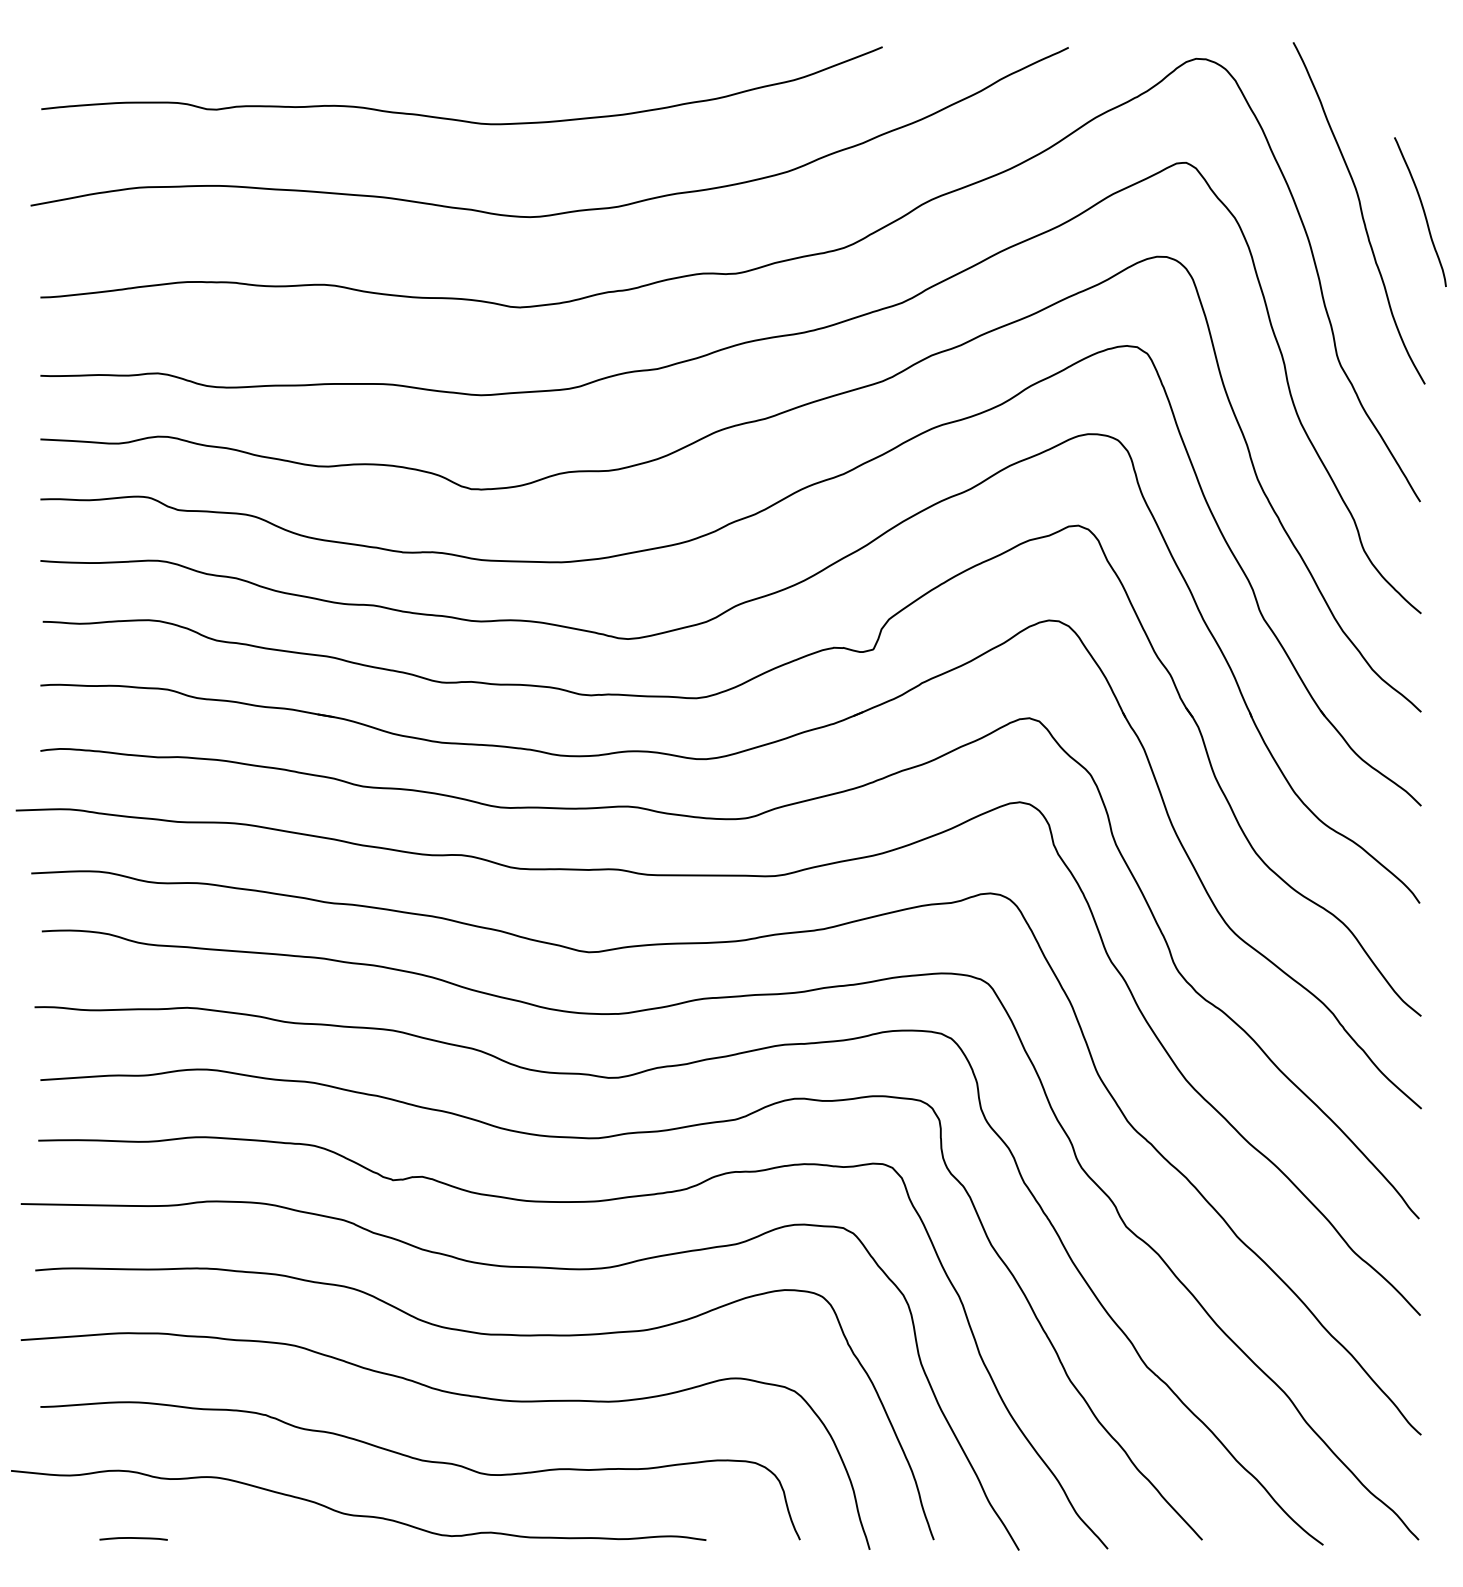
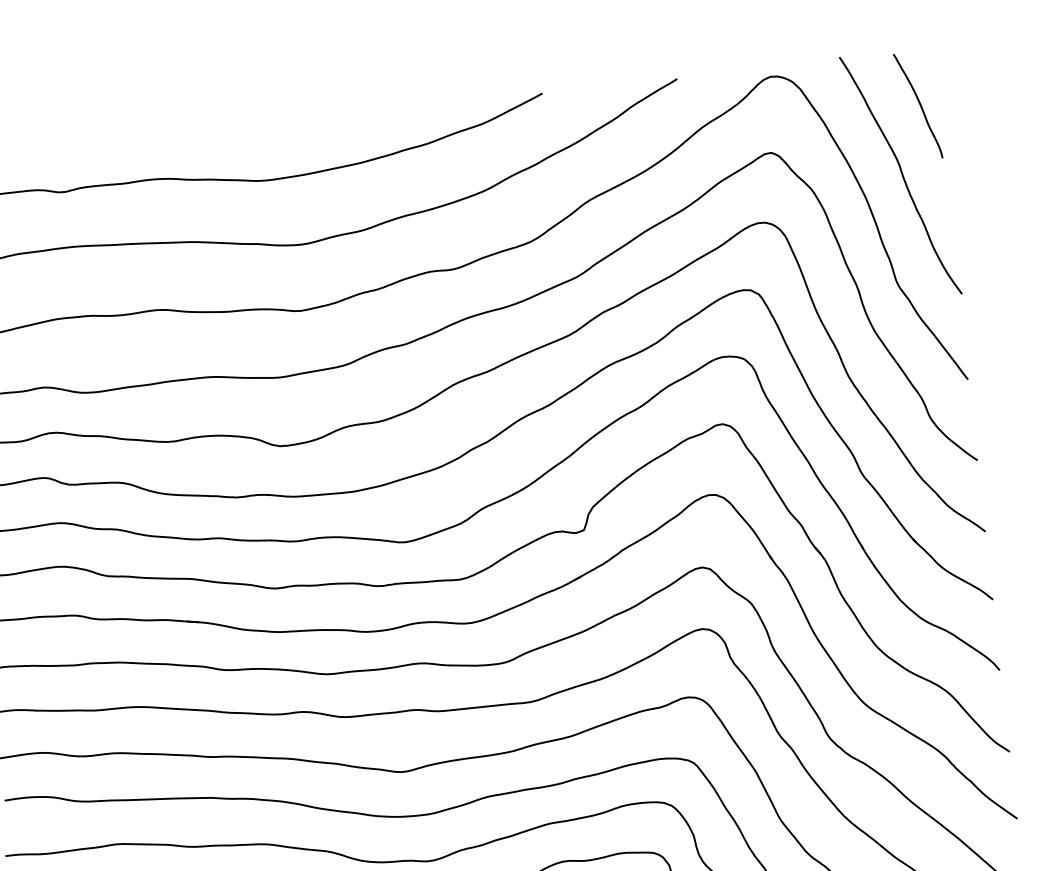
curve: (1422, 210) -> (919, 104), moved

